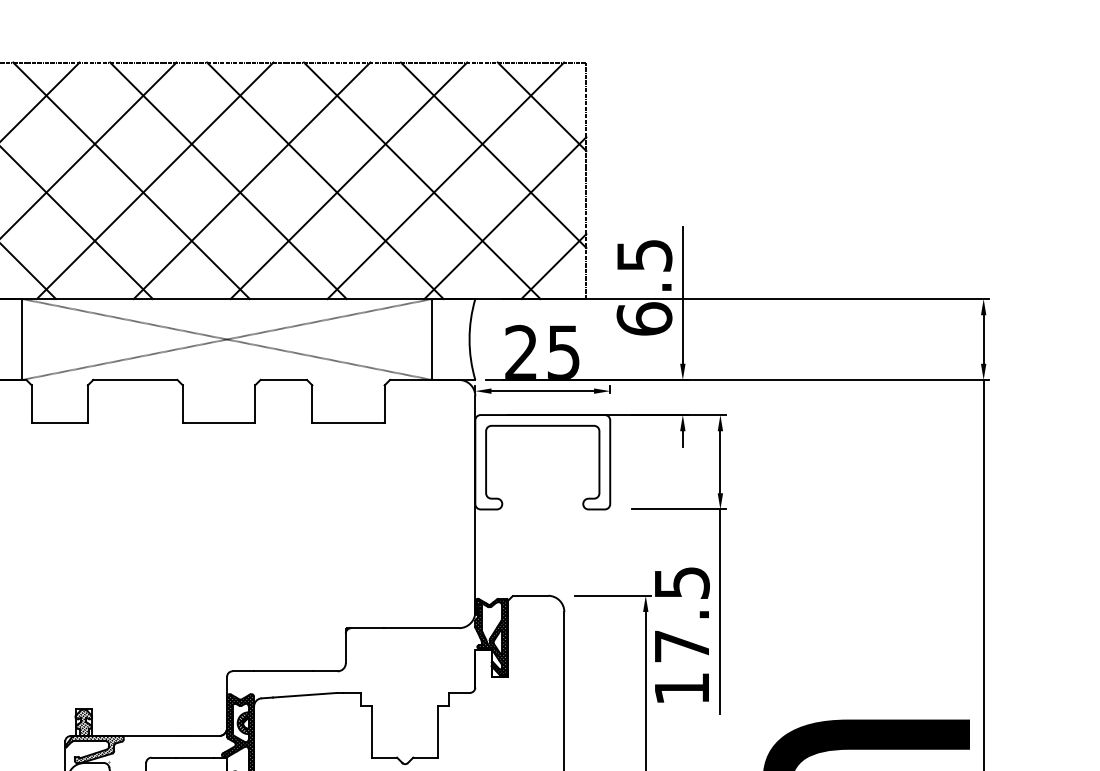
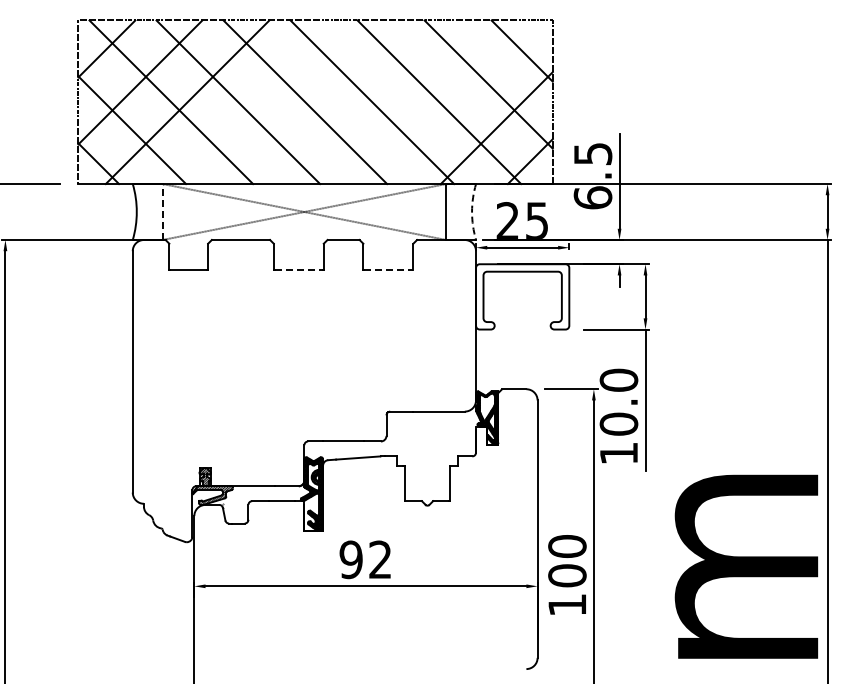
line: (154, 181) -> (254, 102), removed
line: (251, 181) -> (321, 102), removed
line: (348, 181) -> (388, 102), removed
line: (445, 181) -> (455, 102), removed
line: (21, 340) -> (162, 212), solid -> dashed
arc: (470, 340) -> (472, 212), solid -> dashed
line: (220, 422) -> (299, 269), solid -> dashed
line: (348, 422) -> (388, 269), solid -> dashed
text: (681, 613) -> (618, 401), 17.5 -> 10.0

